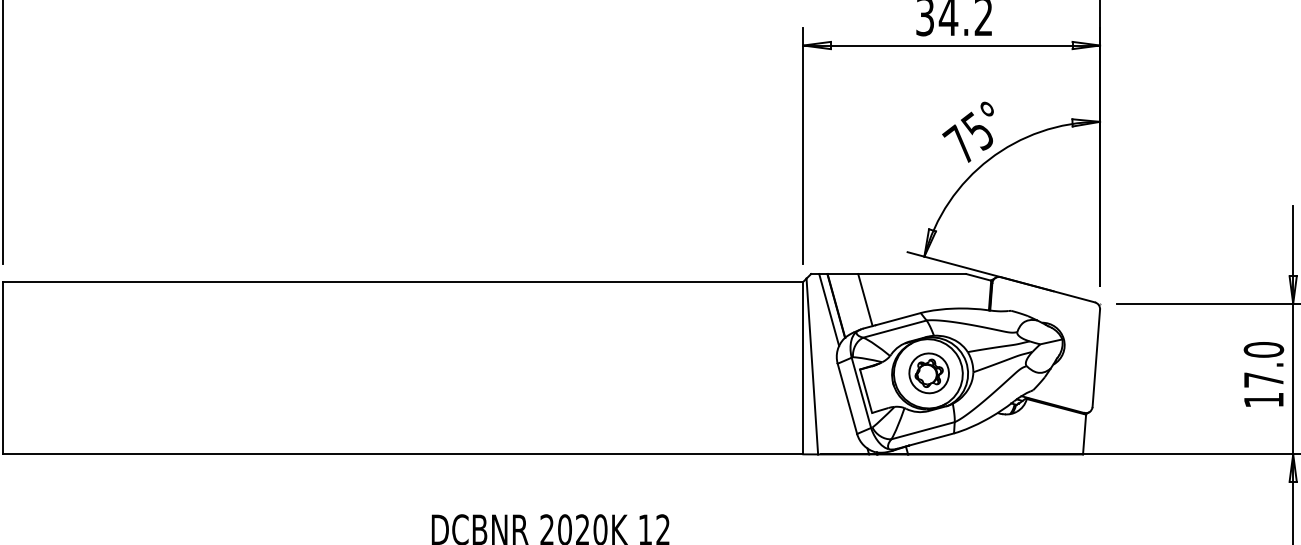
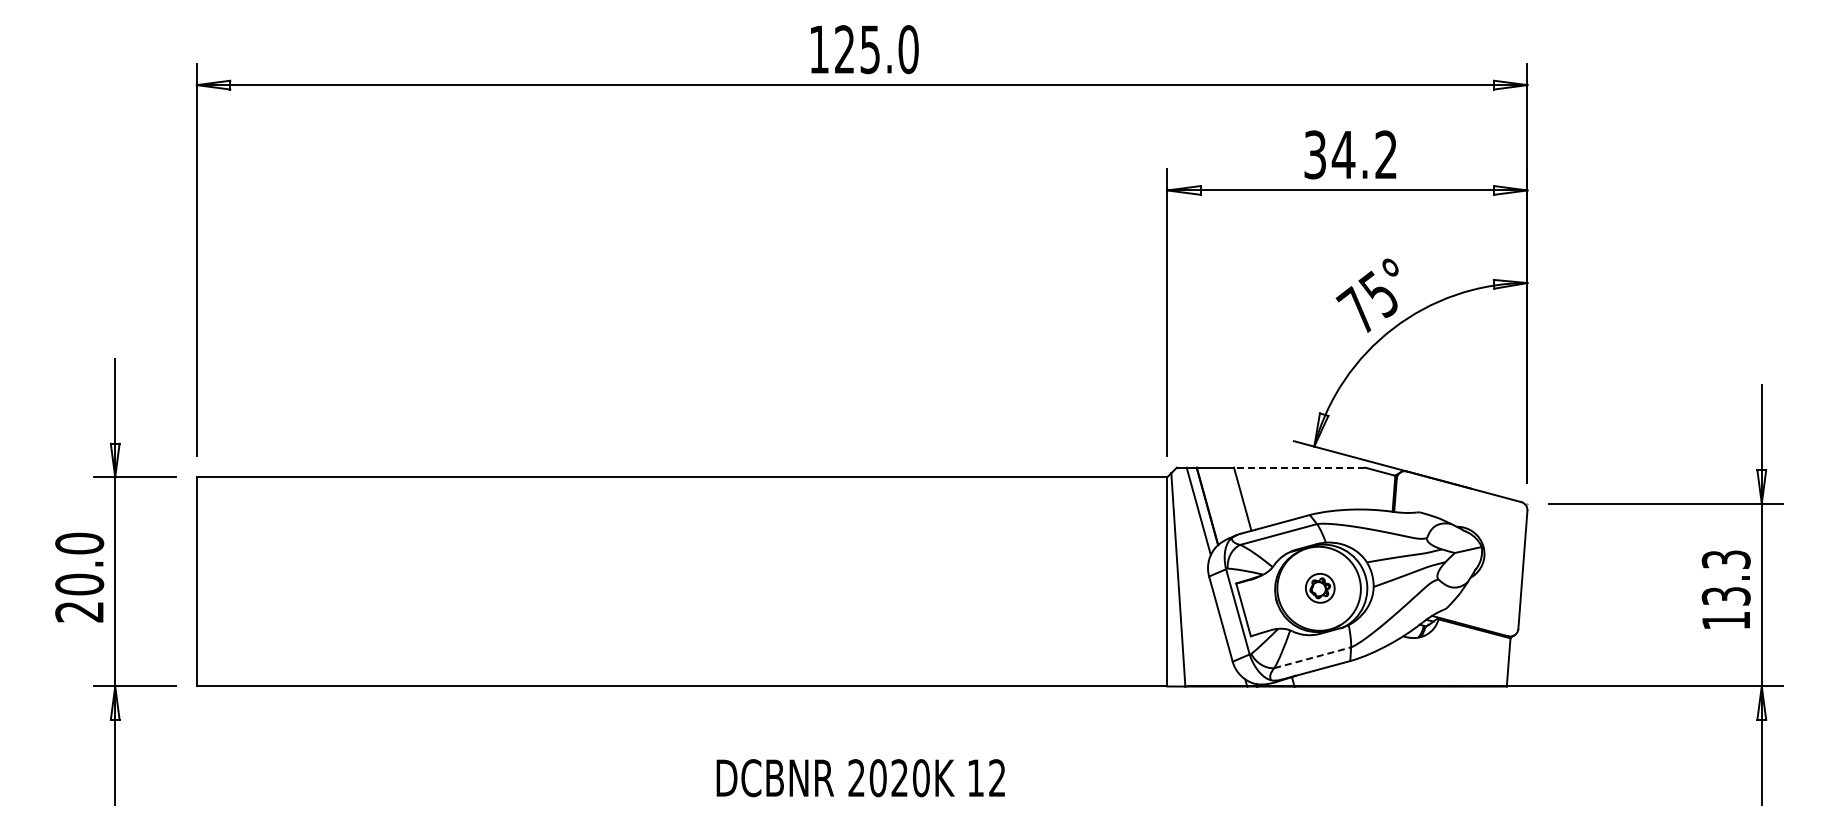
line: (912, 273) -> (1299, 467), solid -> dashed
text: (1263, 364) -> (1725, 577), 17.0 -> 13.3
part: (929, 373) -> (1320, 588), size x0.6
line: (922, 430) -> (1312, 657), solid -> dashed

